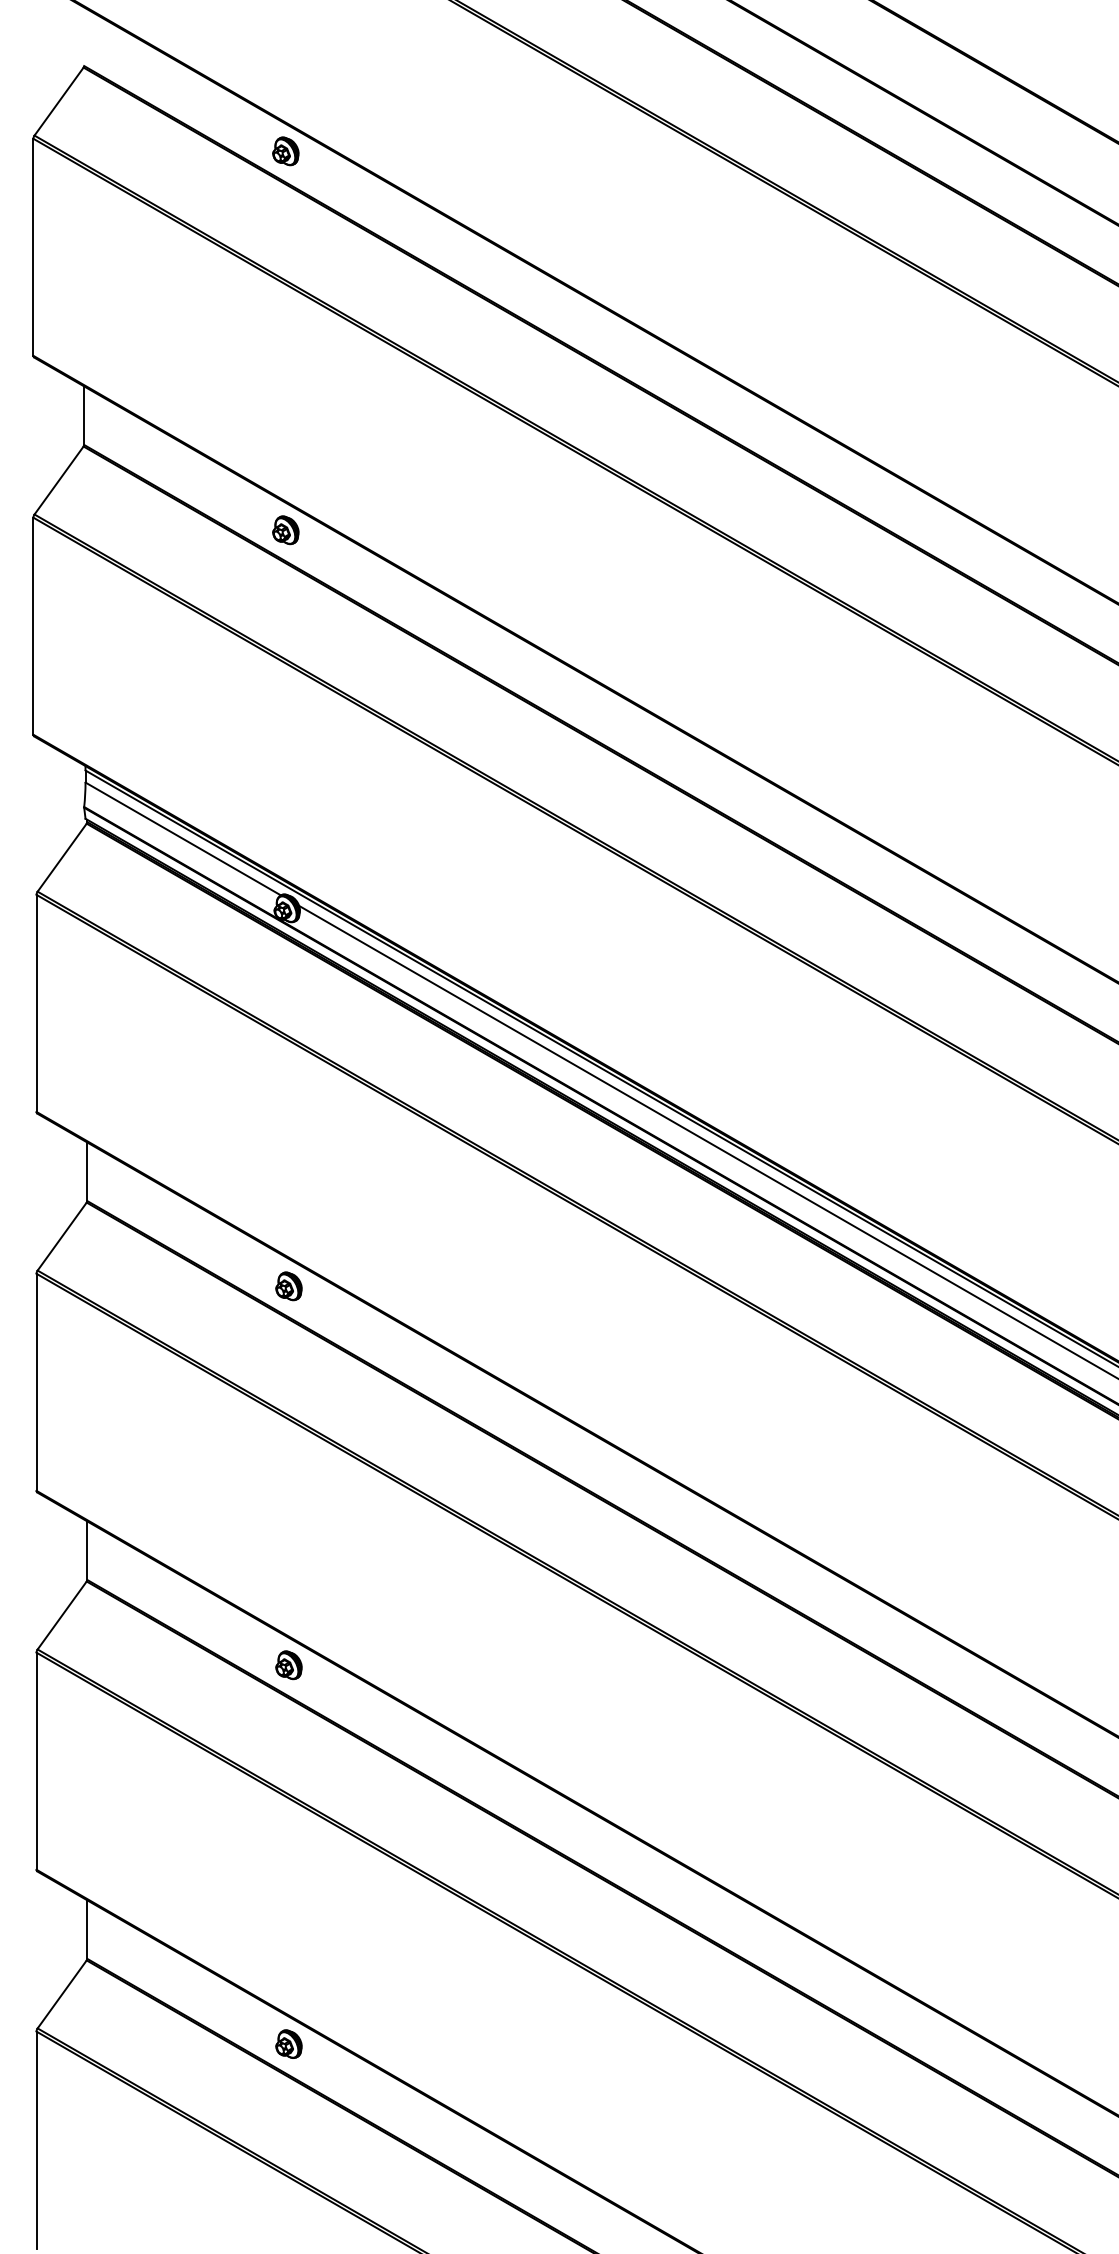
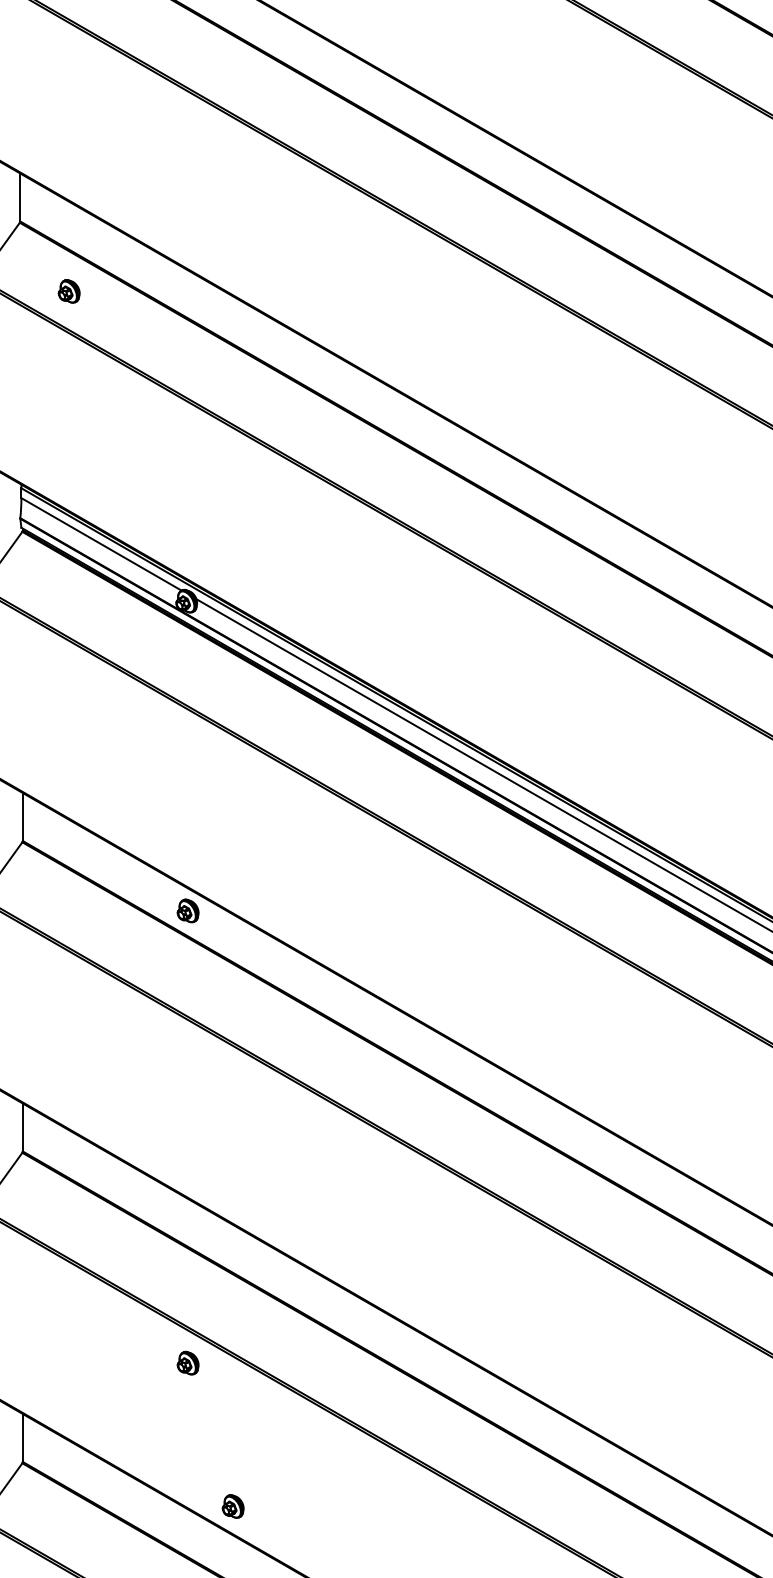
part: (285, 530) -> (68, 291), moved
part: (288, 1665) -> (187, 1363), moved
part: (288, 2043) -> (232, 1505), moved

